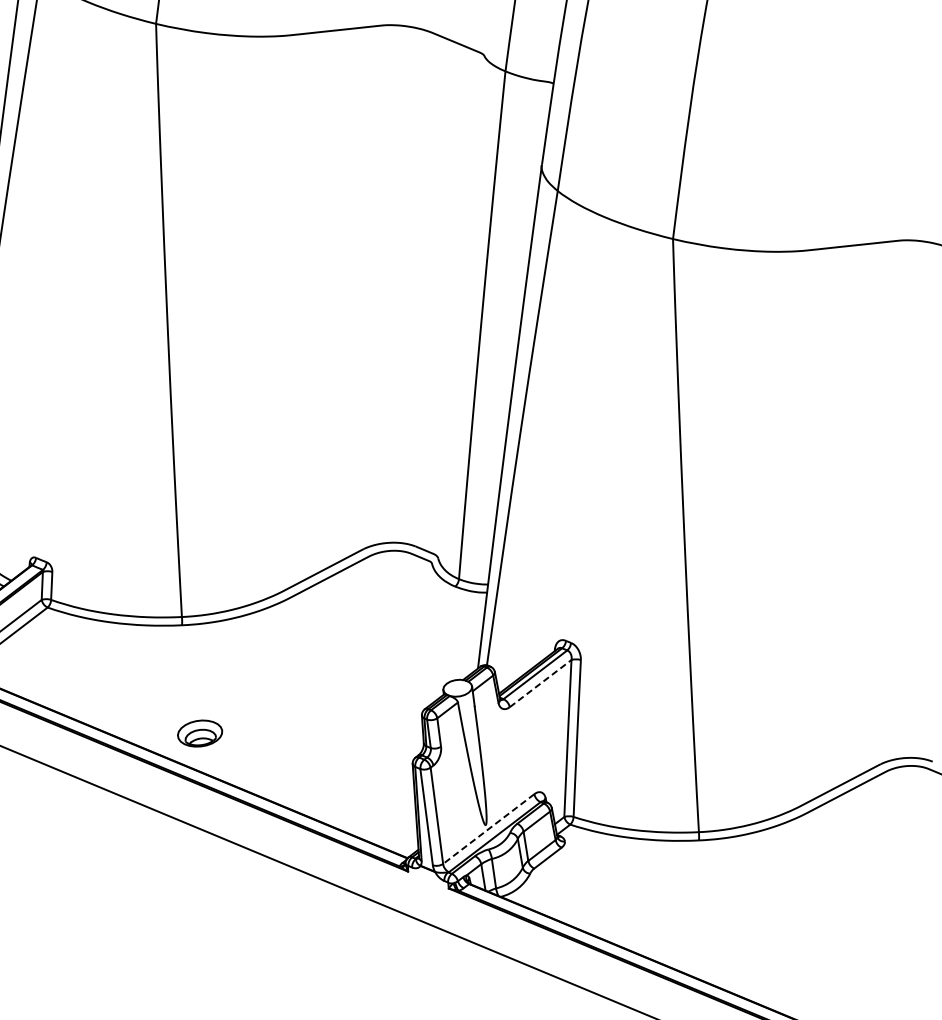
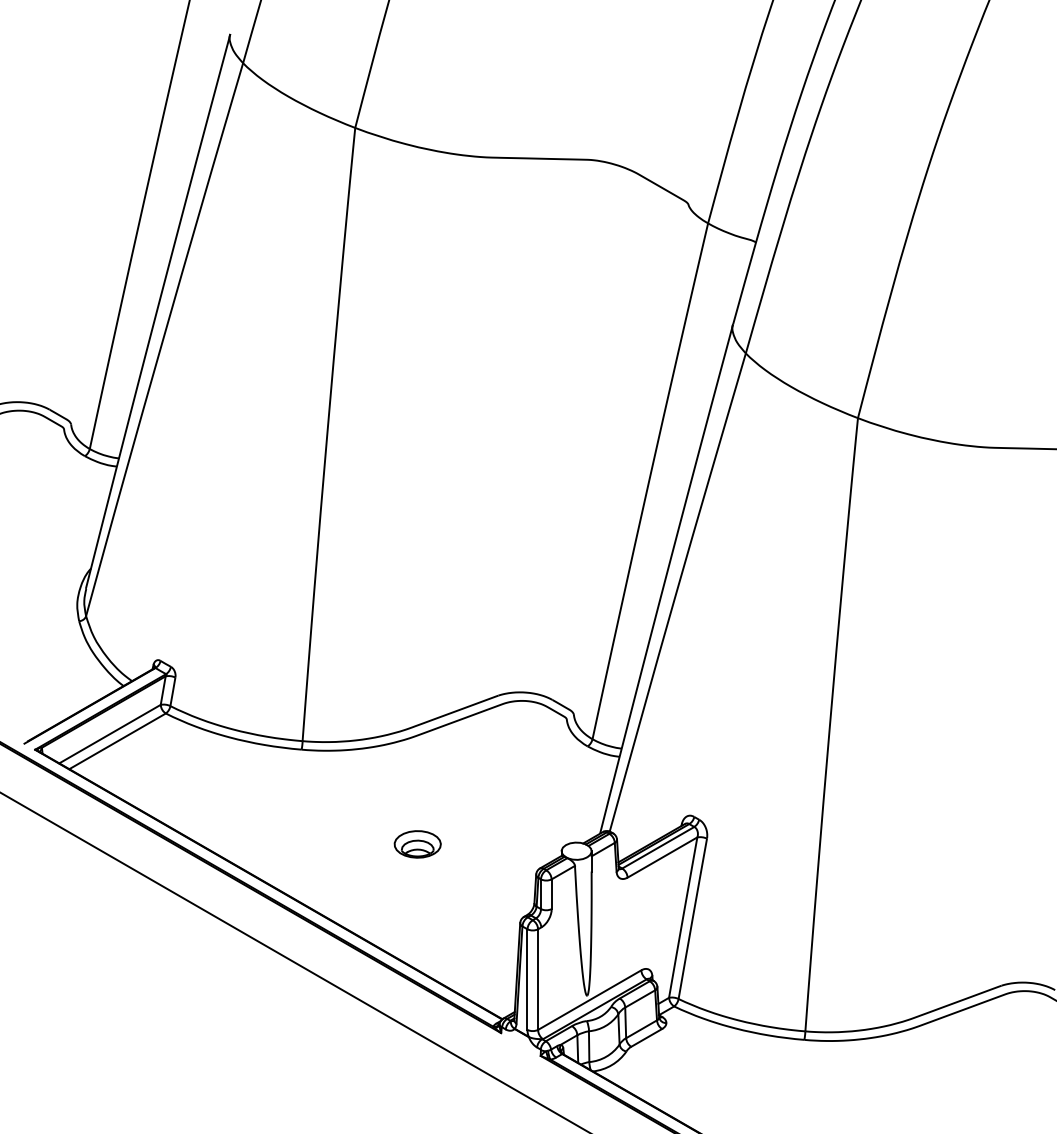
line: (540, 683) -> (662, 857), dashed -> solid
part: (199, 733) -> (417, 844), moved
line: (488, 829) -> (589, 1000), dashed -> solid

